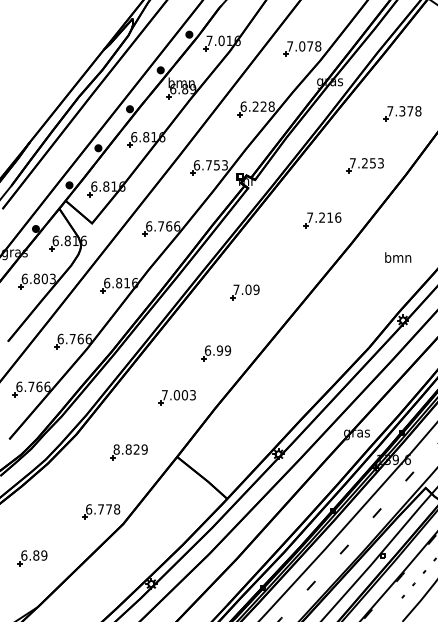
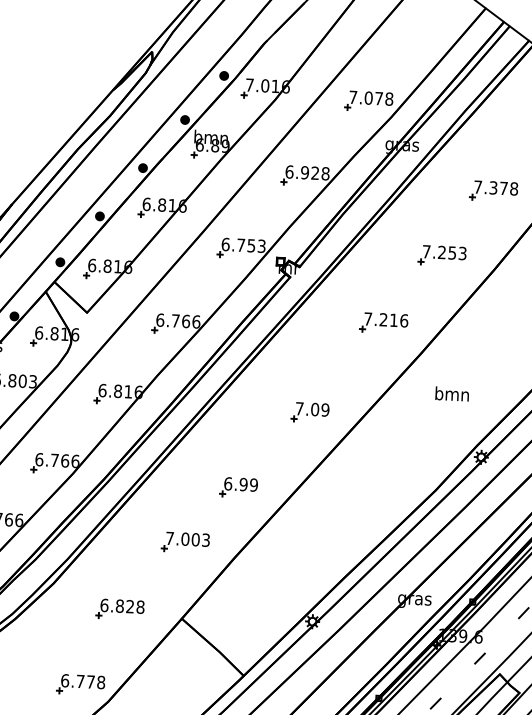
text: (255, 106) -> (304, 172), 6.228 -> 6.928
text: (398, 257) -> (452, 393), moved
part: (244, 292) -> (309, 412), moved
text: (130, 449) -> (122, 606), 8.829 -> 6.828

